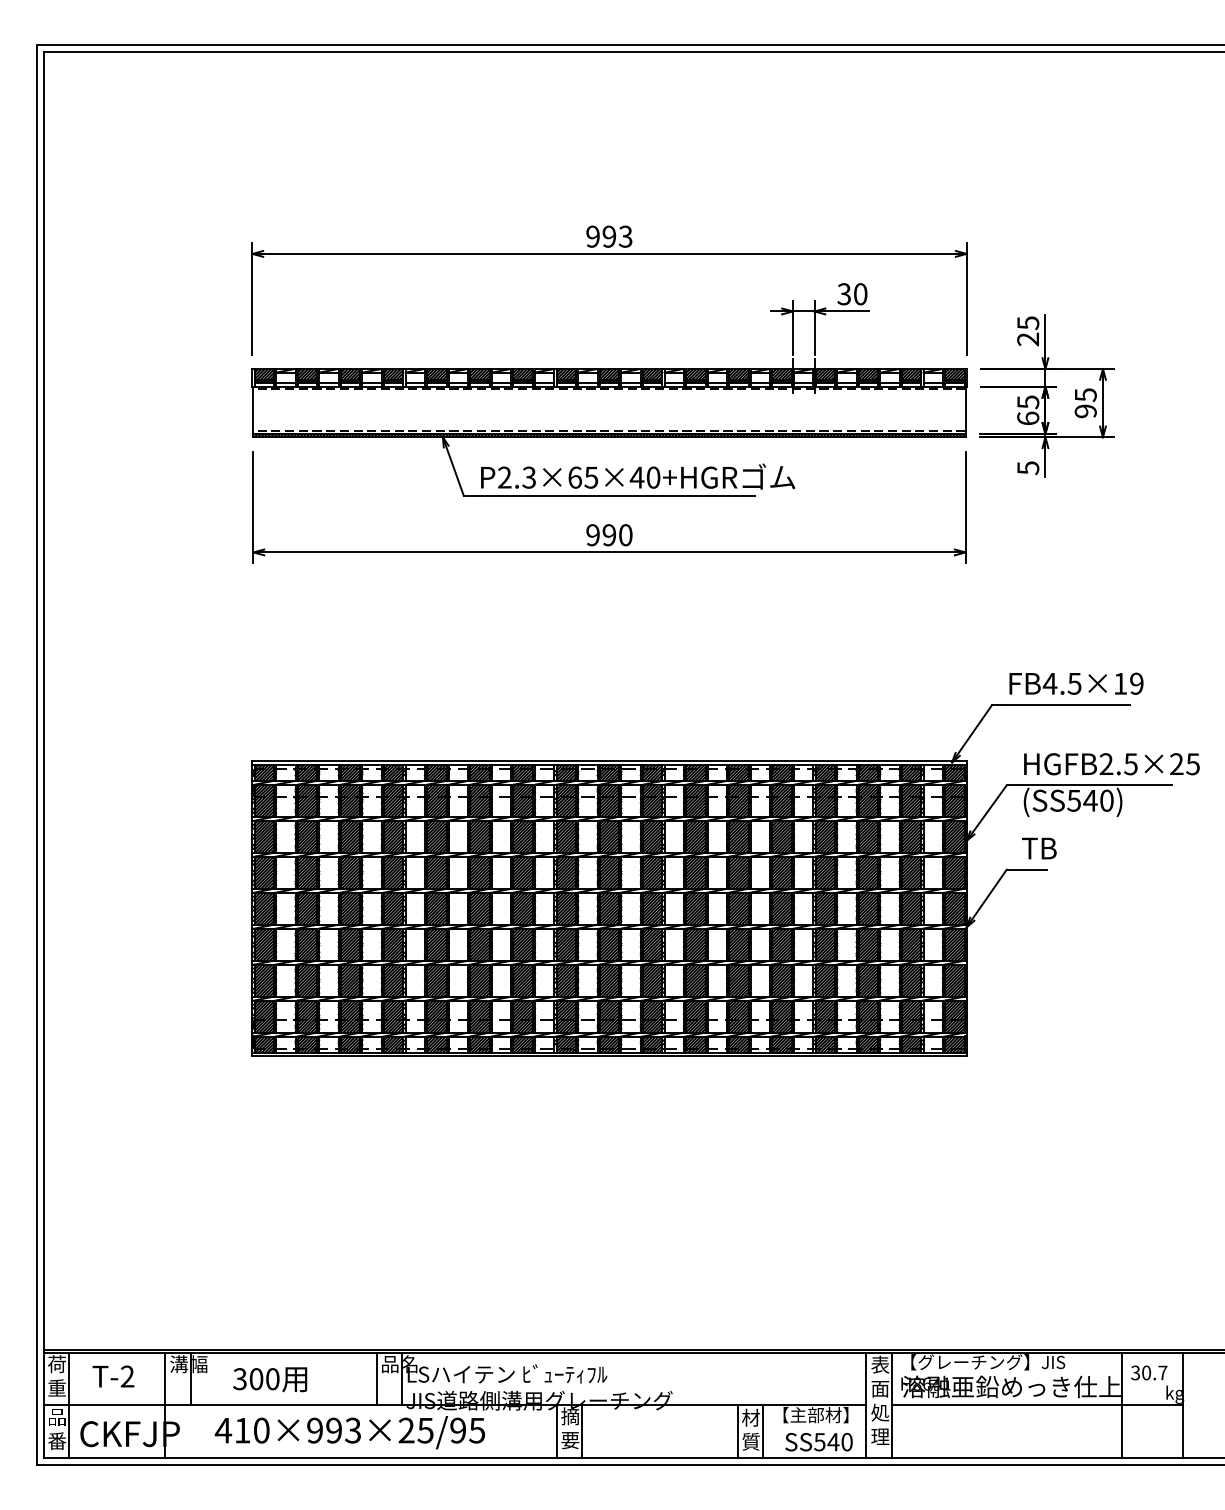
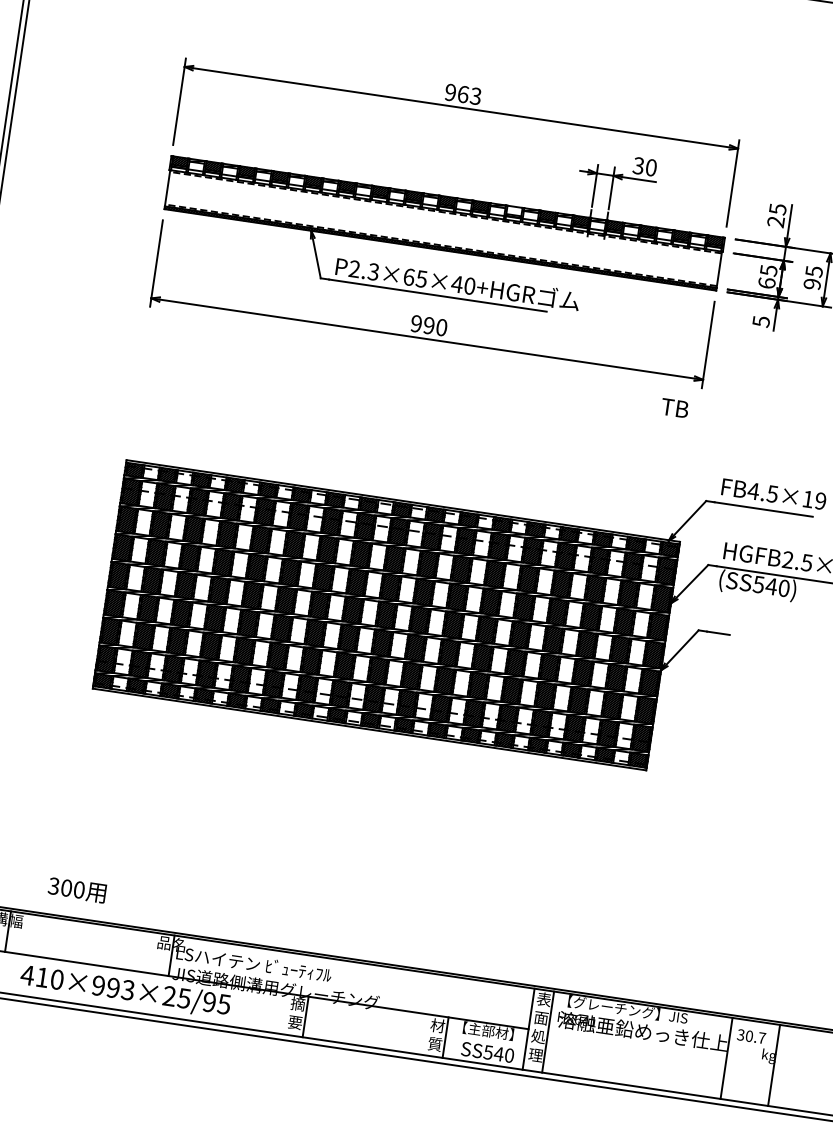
text: (609, 236) -> (463, 94), 993 -> 963
hatch: (695, 373) -> (514, 210), removed
text: (1039, 848) -> (675, 408), moved
line: (376, 1378) -> (152, 952), removed
text: (270, 1379) -> (77, 889), moved
line: (1037, 1405) -> (661, 1049), removed
line: (557, 1431) -> (286, 1014), removed
line: (737, 1431) -> (425, 1034), removed

